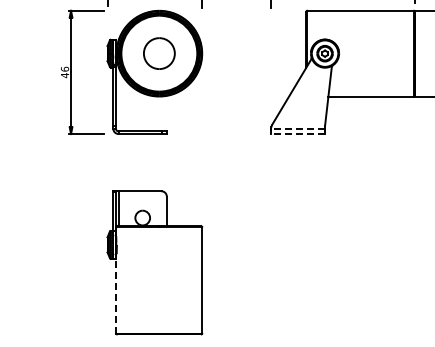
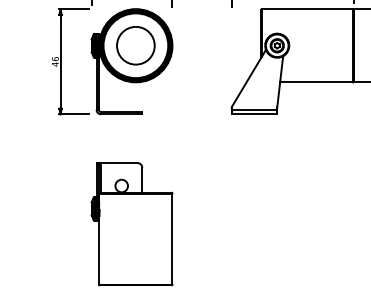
part: (159, 53) -> (136, 45), size x1.43
line: (298, 128) -> (254, 109), dashed -> solid
line: (298, 134) -> (254, 114), dashed -> solid
line: (116, 294) -> (99, 251), dashed -> solid

